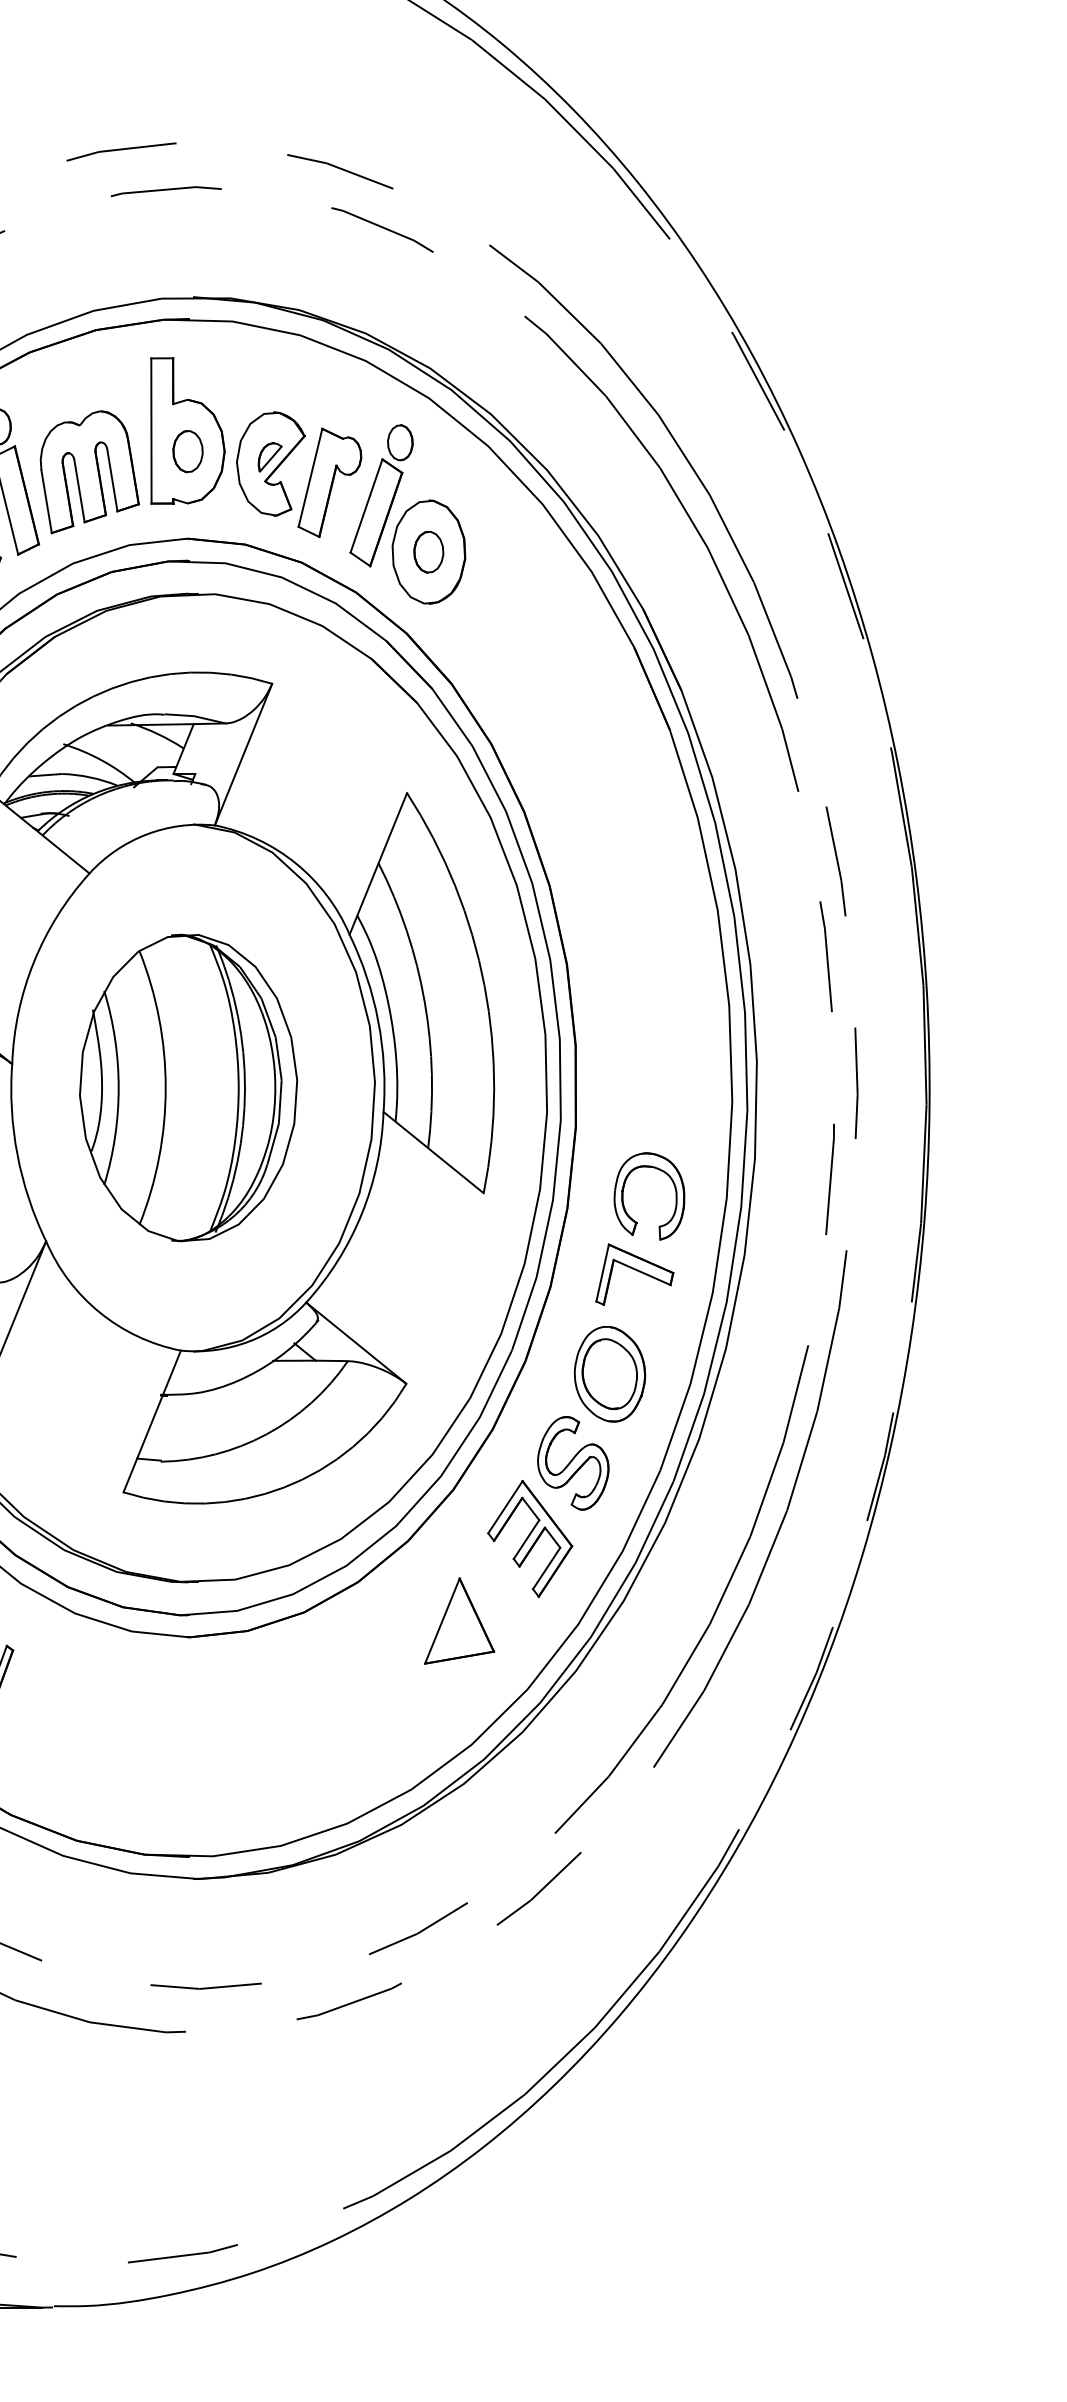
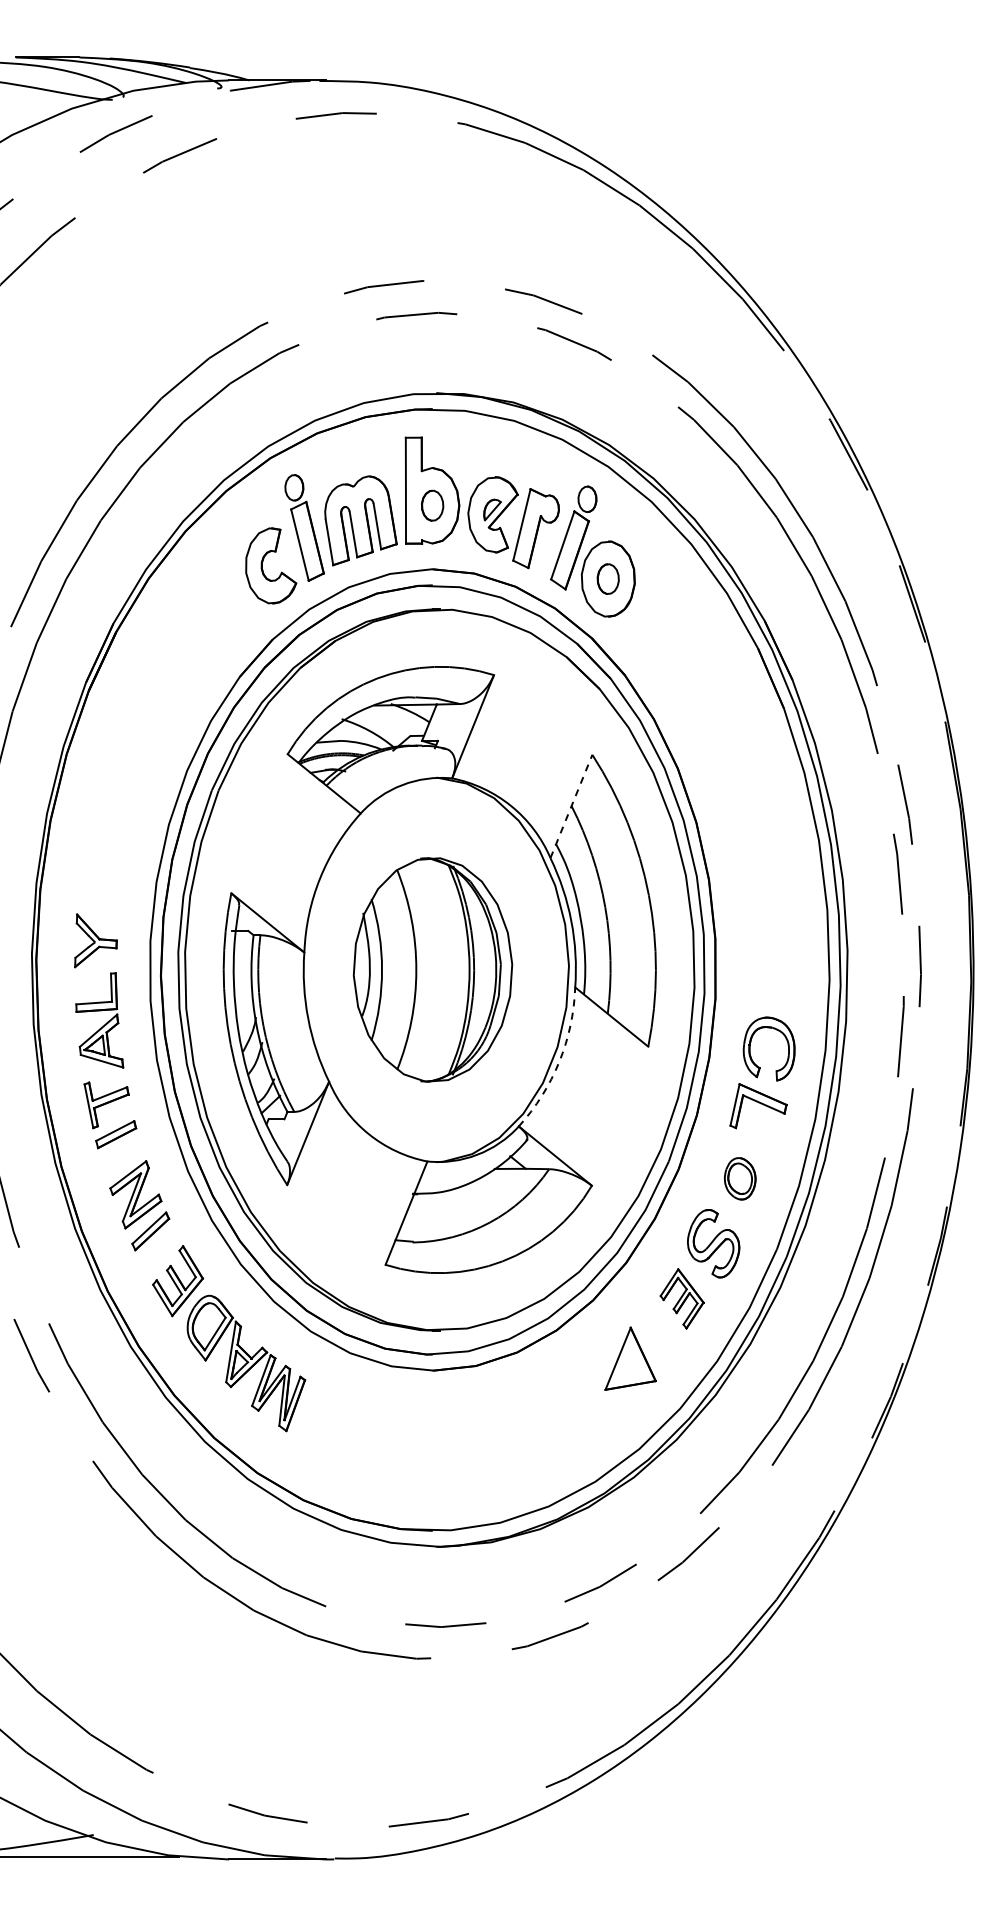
line: (378, 863) -> (571, 806), solid -> dashed
arc: (361, 1213) -> (559, 1061), solid -> dashed
part: (608, 1373) -> (739, 1178), size x0.6
part: (529, 1538) -> (681, 1298), size x0.7

